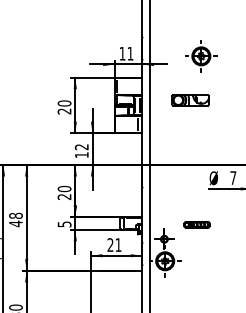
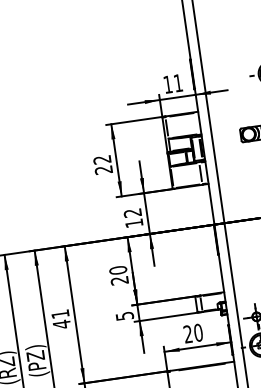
text: (64, 103) -> (102, 159), 20 -> 22
text: (15, 215) -> (59, 313), 48 -> 41
text: (118, 244) -> (198, 332), 21 -> 20

